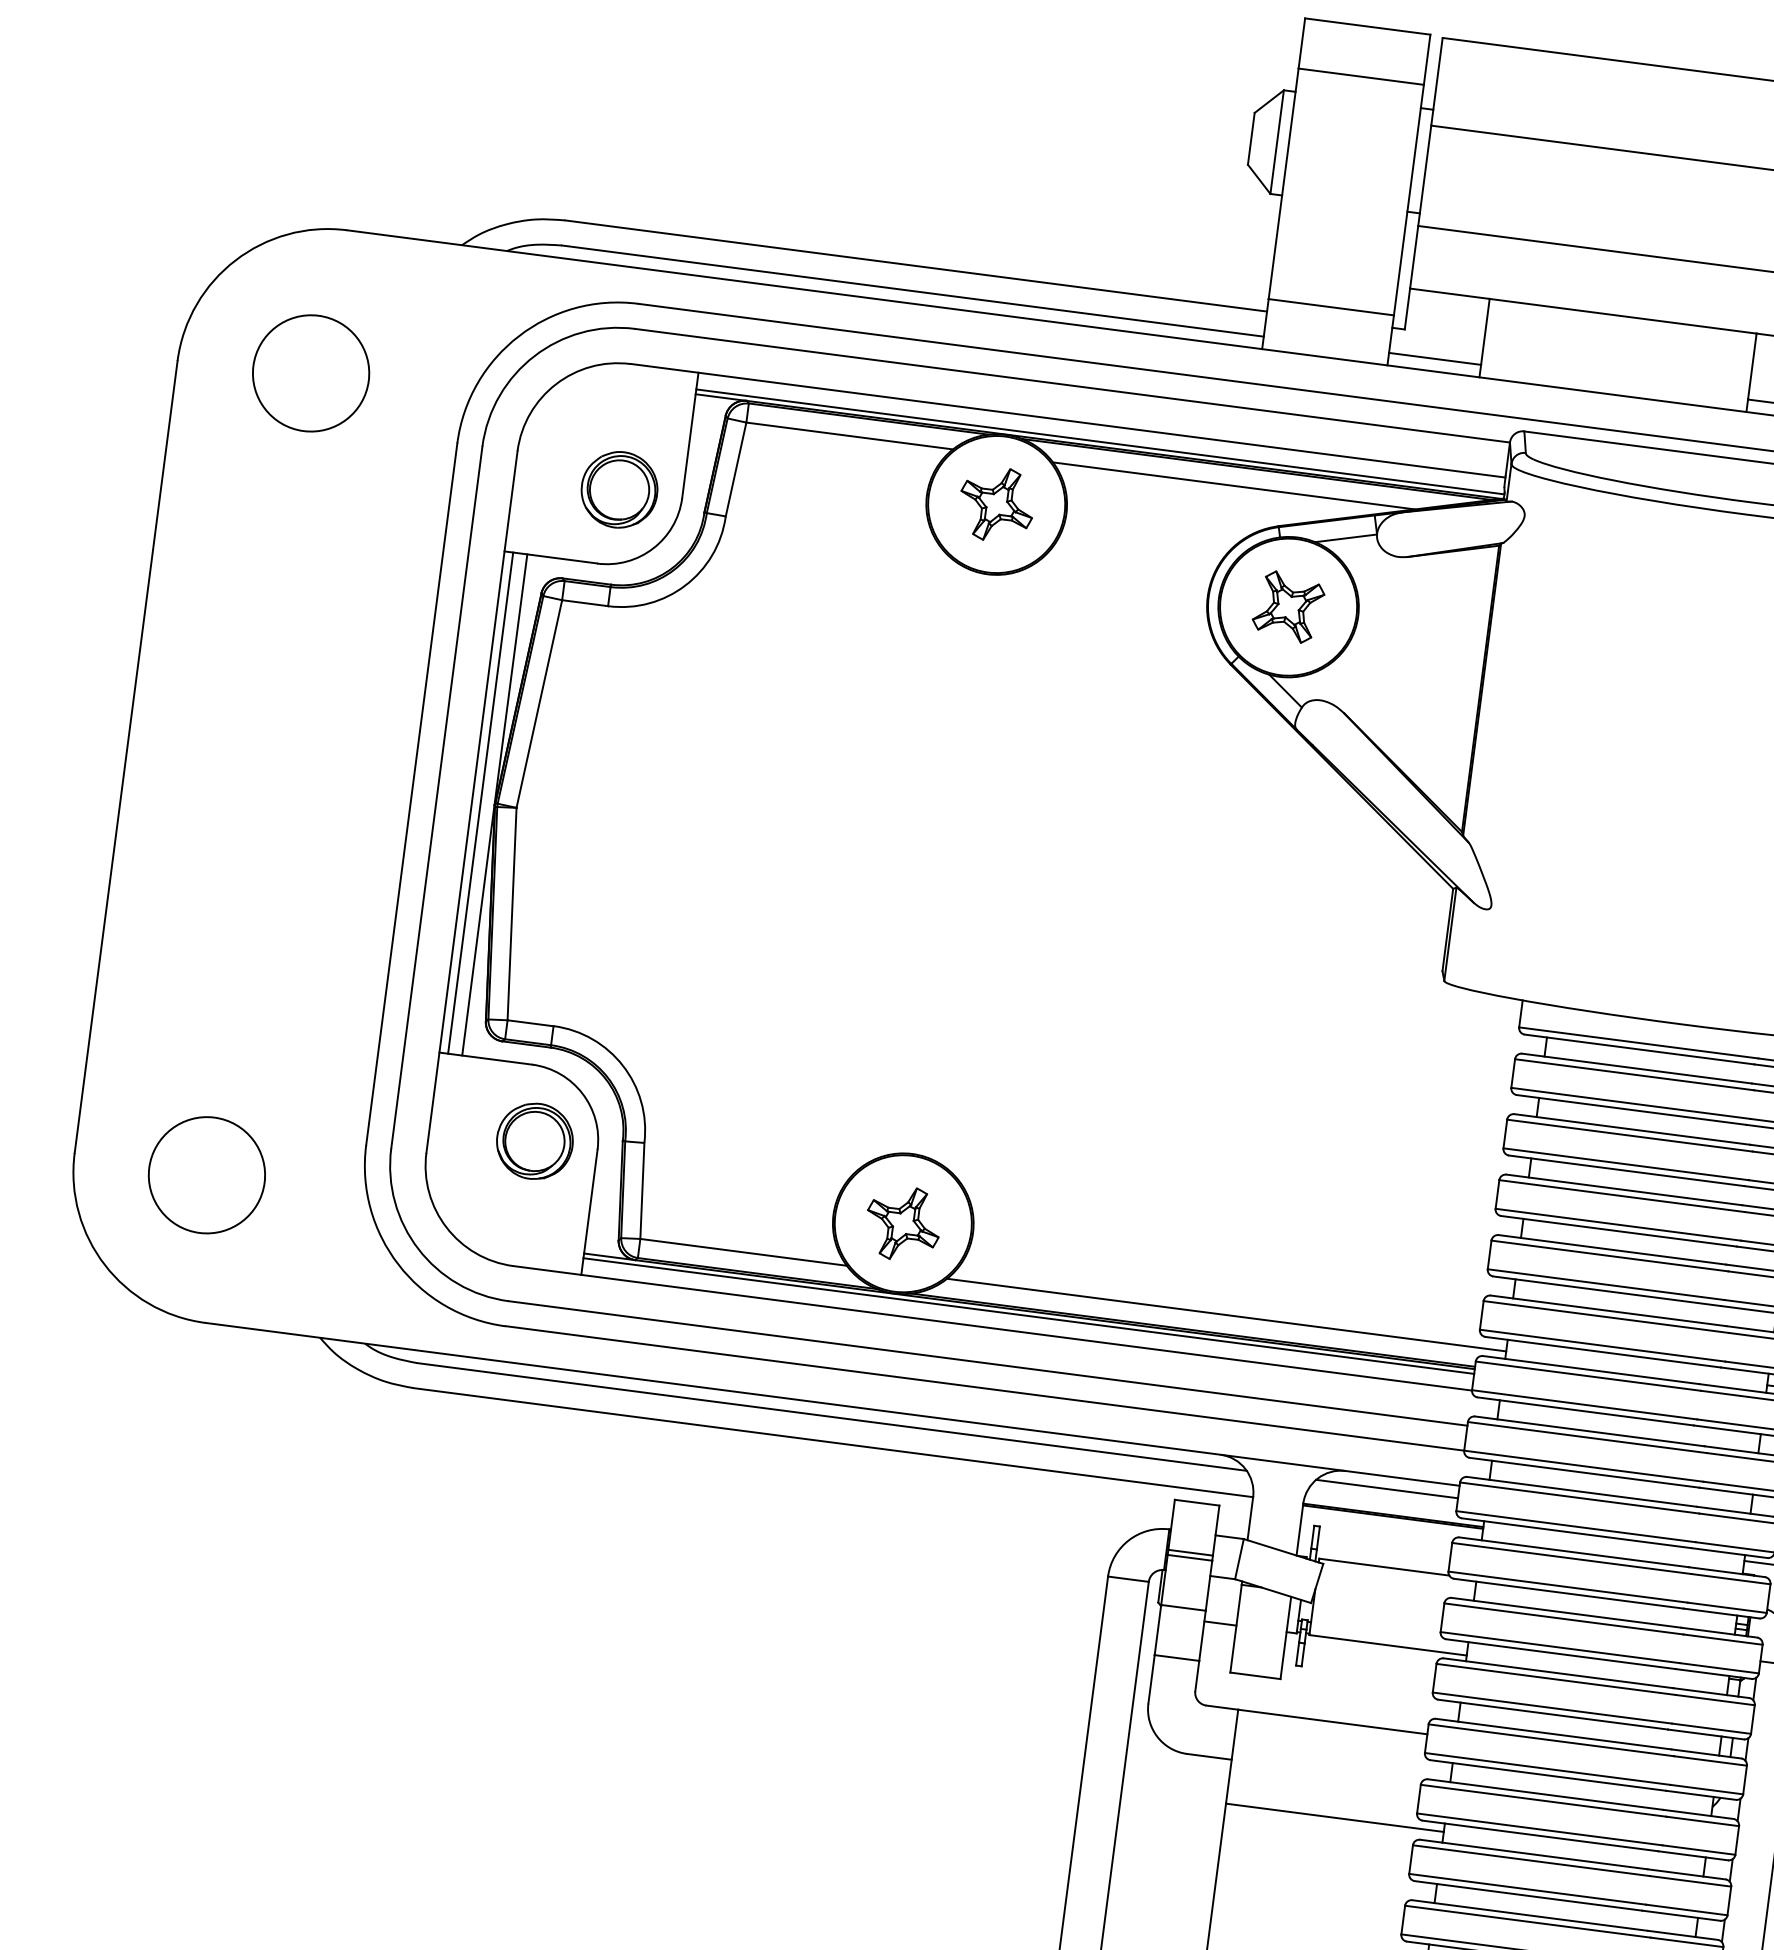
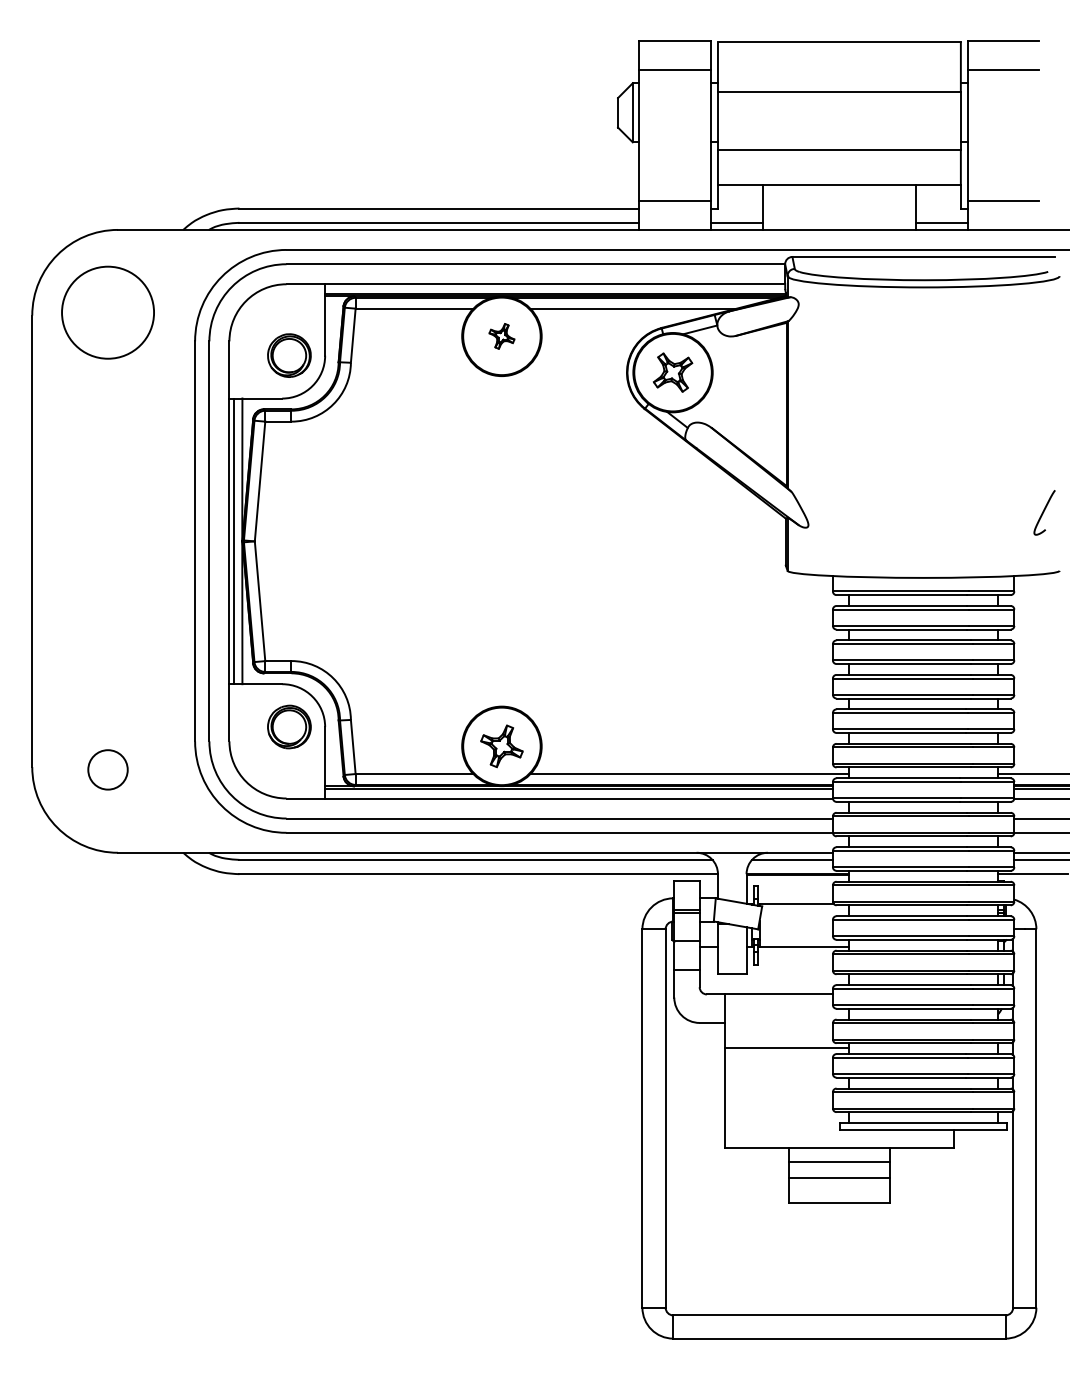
circle: (310, 372) -> (107, 312), size x1.4
part: (995, 504) -> (501, 336), size x0.6
circle: (206, 1174) -> (107, 769), size x0.6

